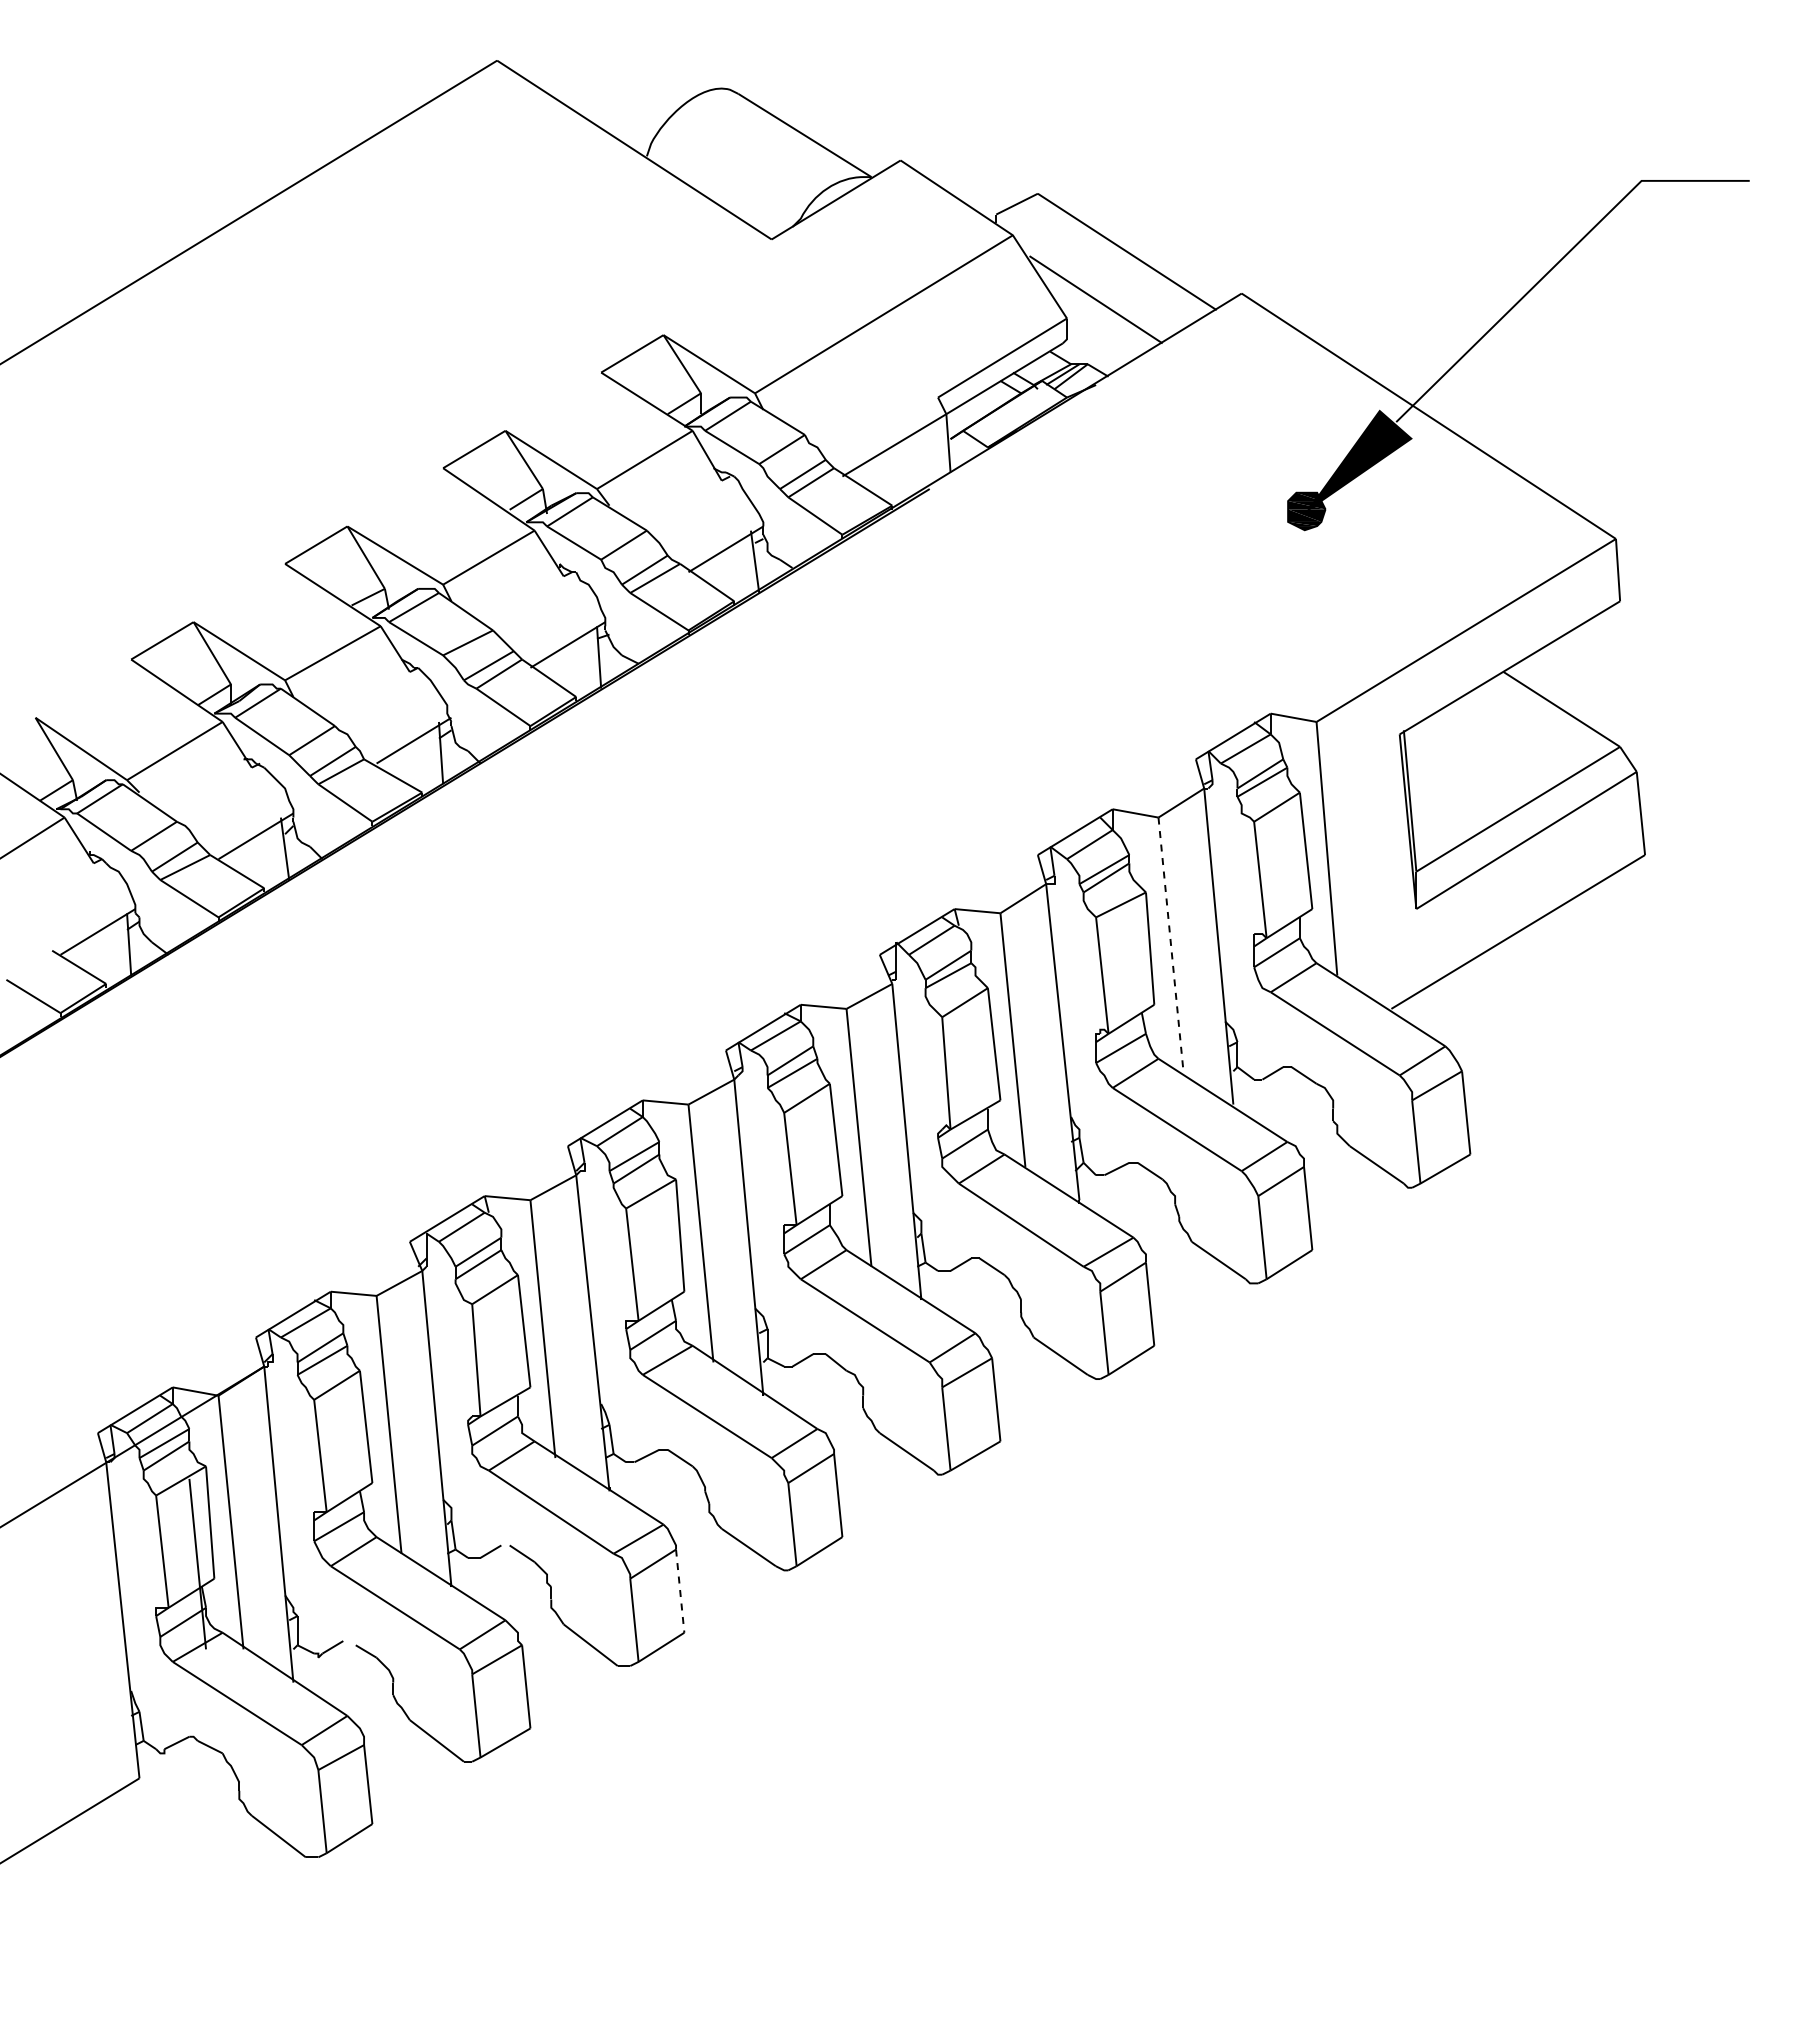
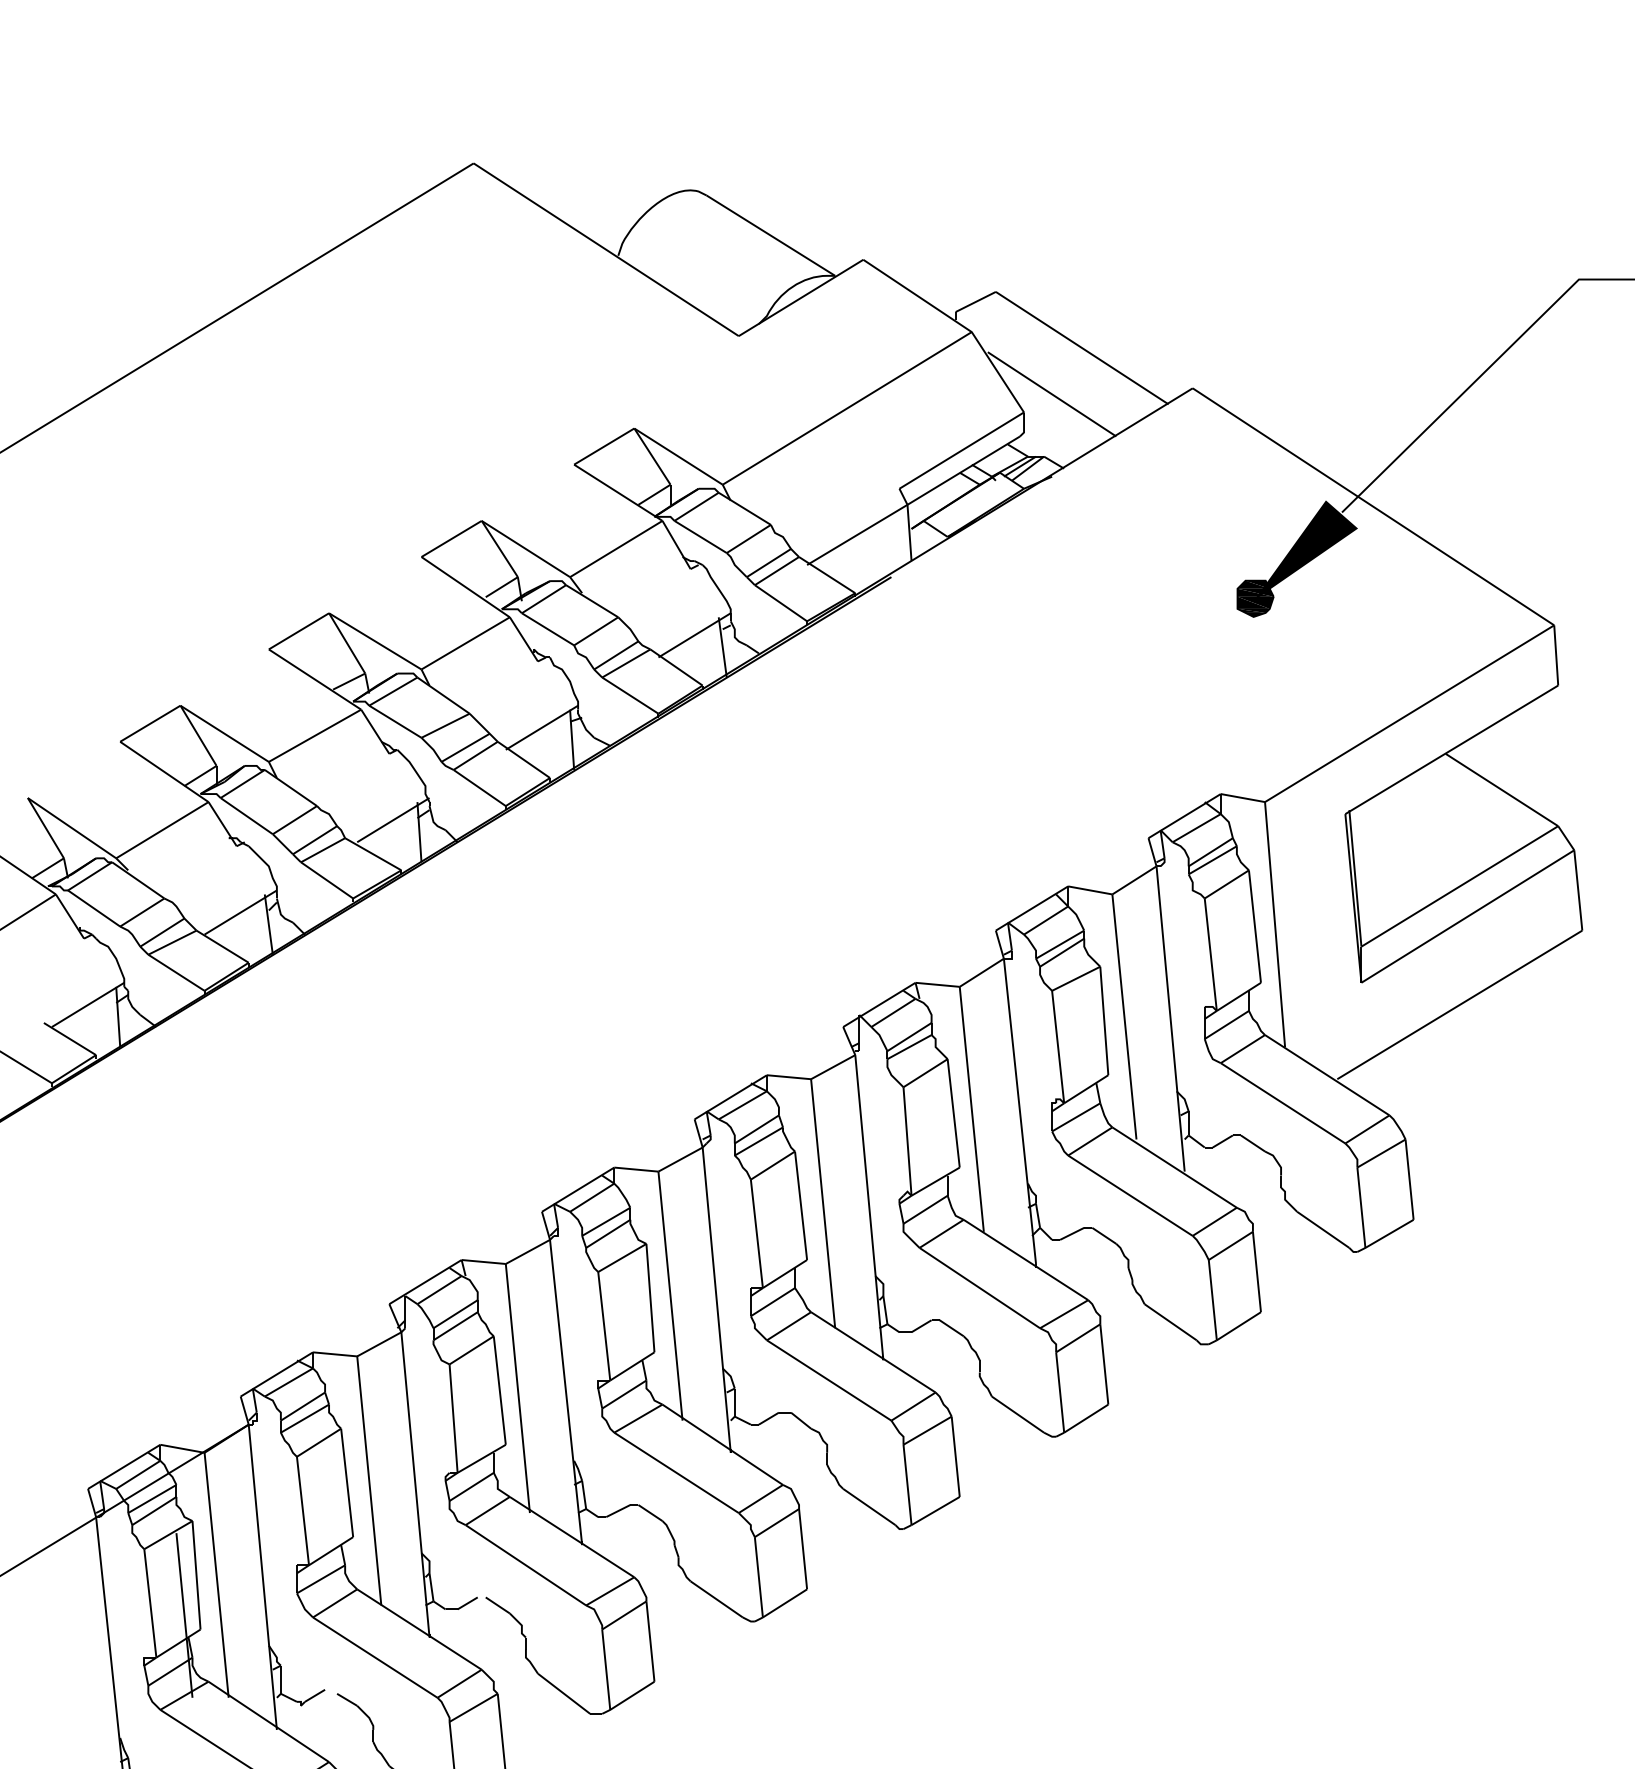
line: (1171, 944) -> (1124, 1017), dashed -> solid
line: (680, 1591) -> (650, 1641), dashed -> solid

